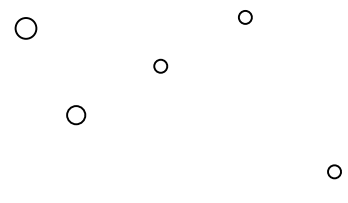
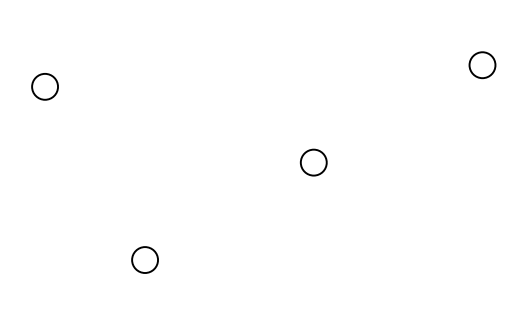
circle: (25, 27) -> (44, 85), size x0.62
circle: (75, 114) -> (143, 258), size x0.71

